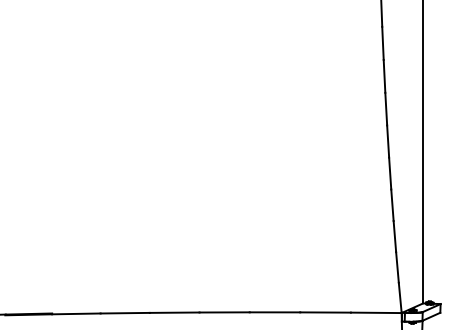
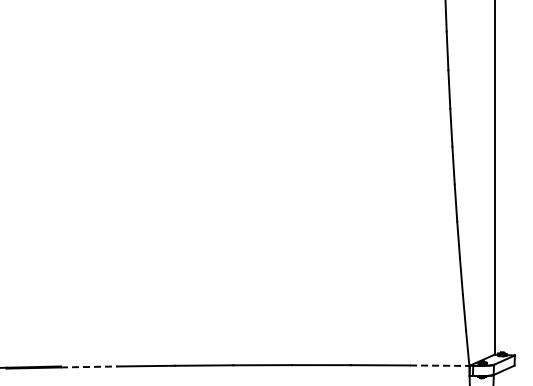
line: (376, 312) -> (439, 365), solid -> dashed
line: (76, 313) -> (89, 366), solid -> dashed

